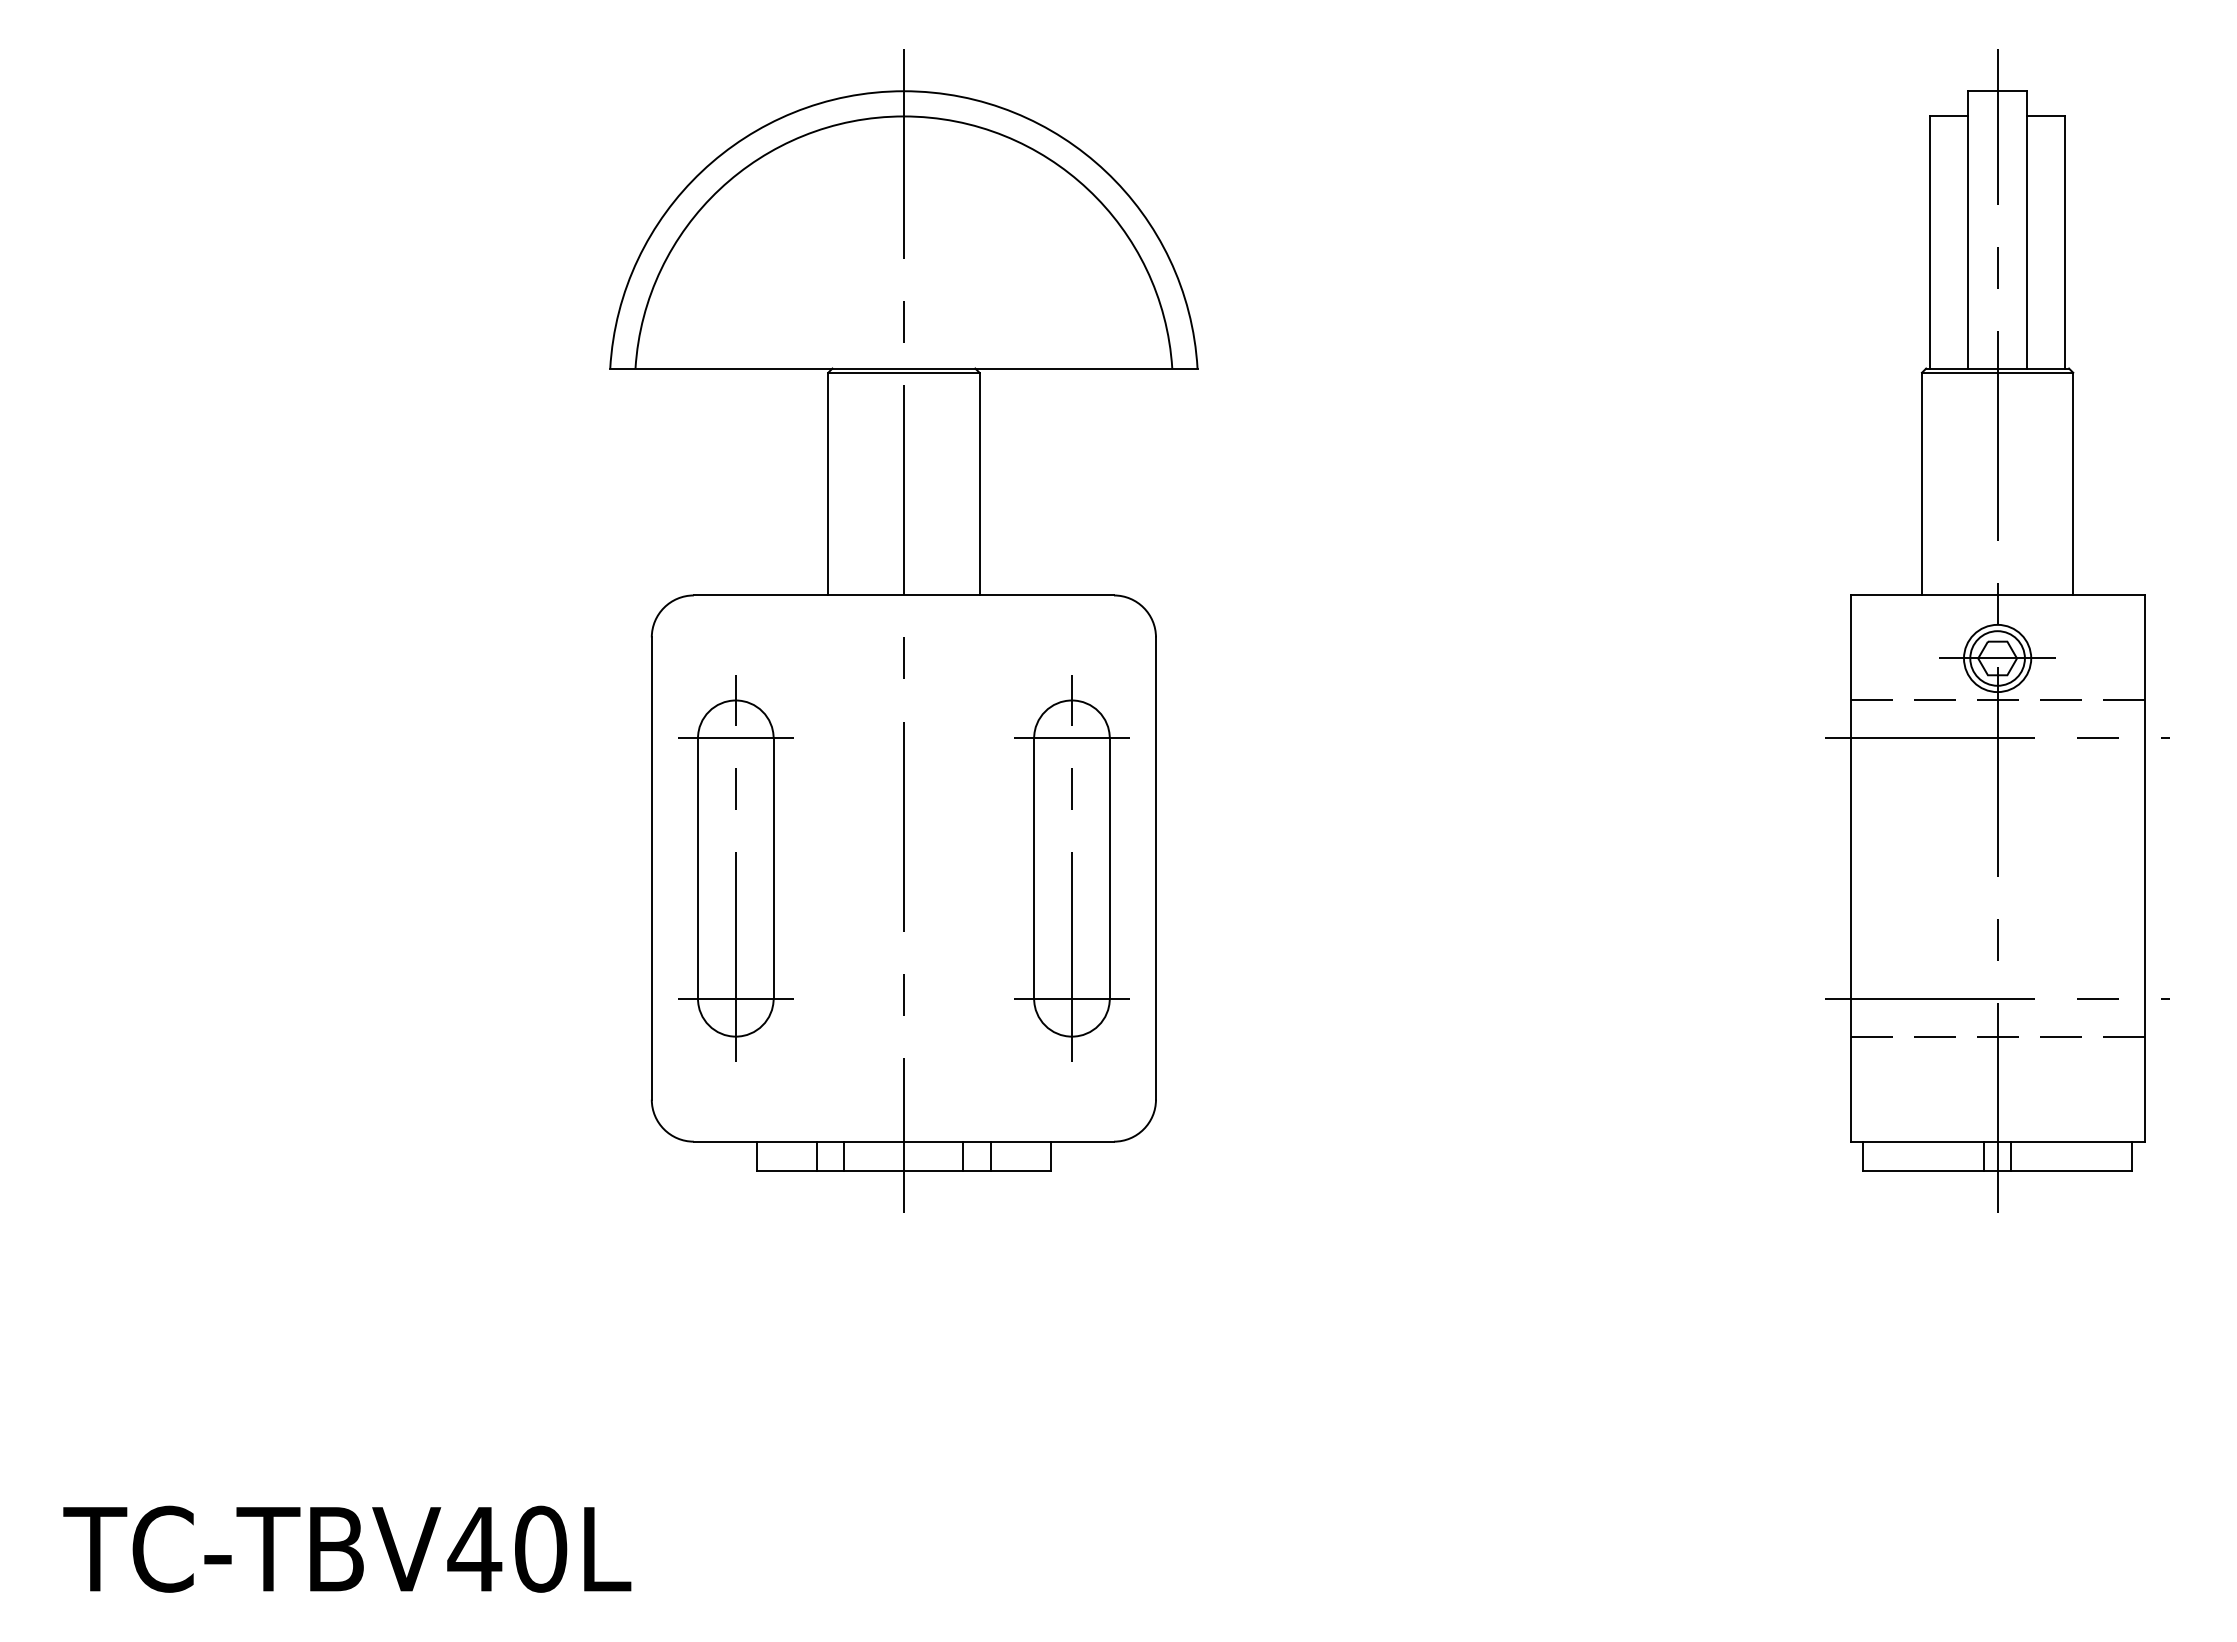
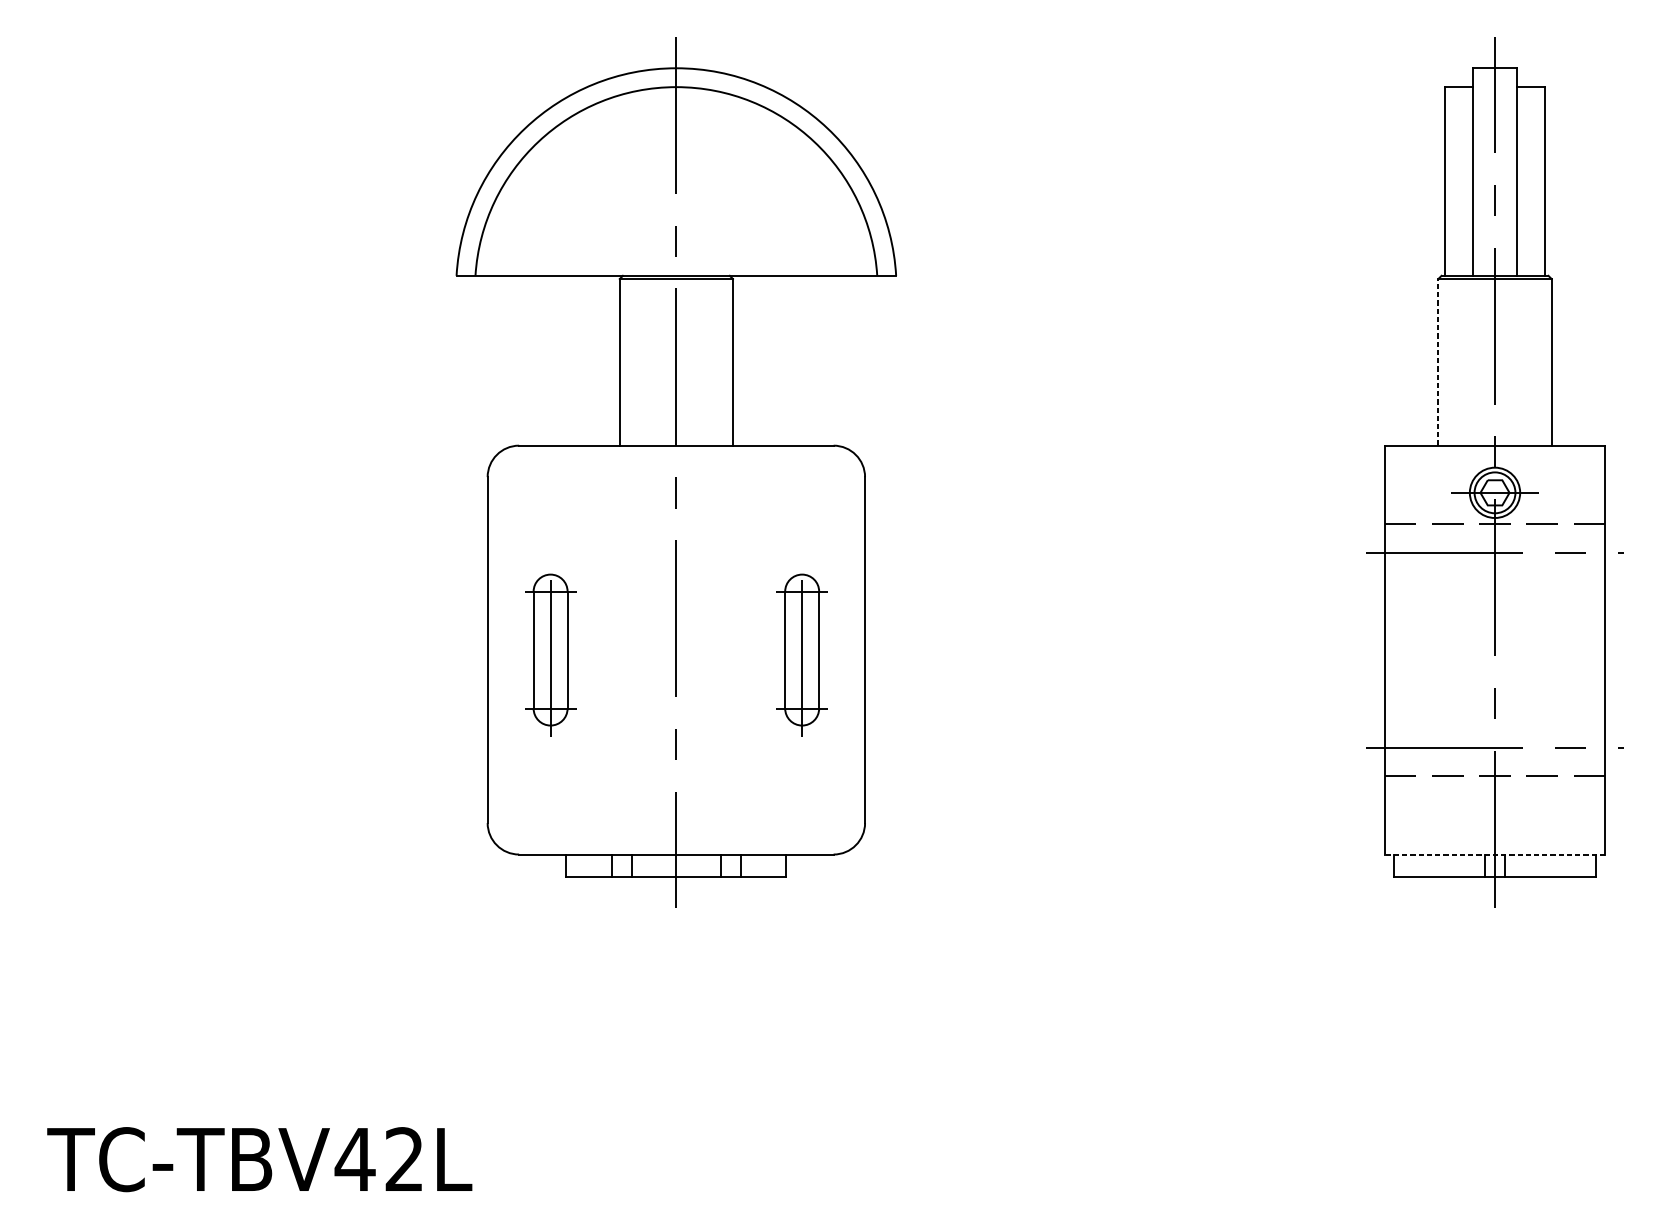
line: (1921, 483) -> (1438, 361), solid -> dashed
part: (735, 868) -> (550, 650), size x0.6
part: (1071, 868) -> (801, 650), size x0.6
line: (1997, 1141) -> (1494, 854), solid -> dashed
text: (541, 1548) -> (405, 1159), TC-TBV40L -> TC-TBV42L

